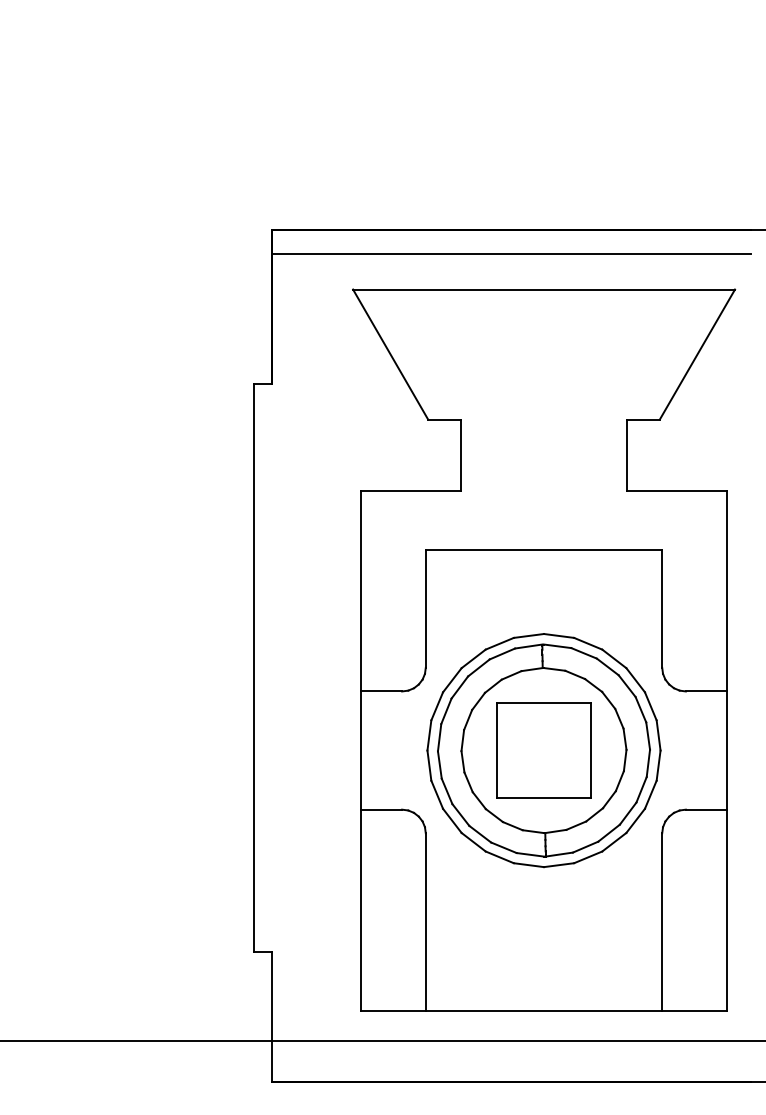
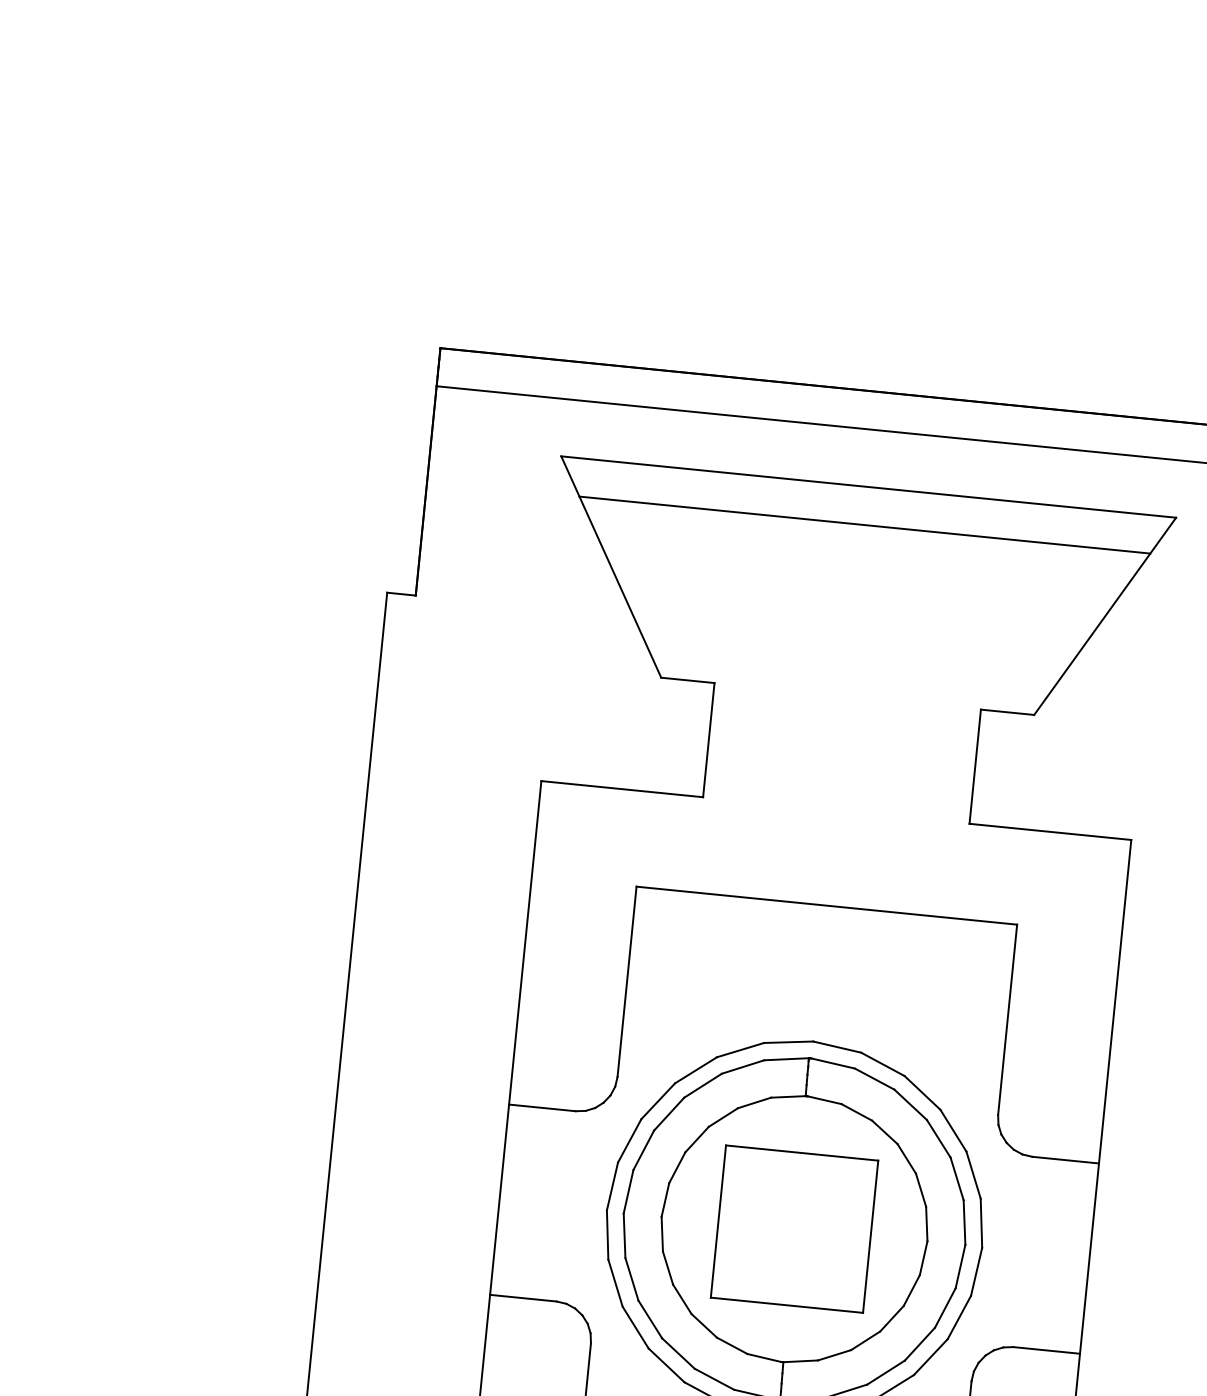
line: (543, 313) -> (863, 525), added

